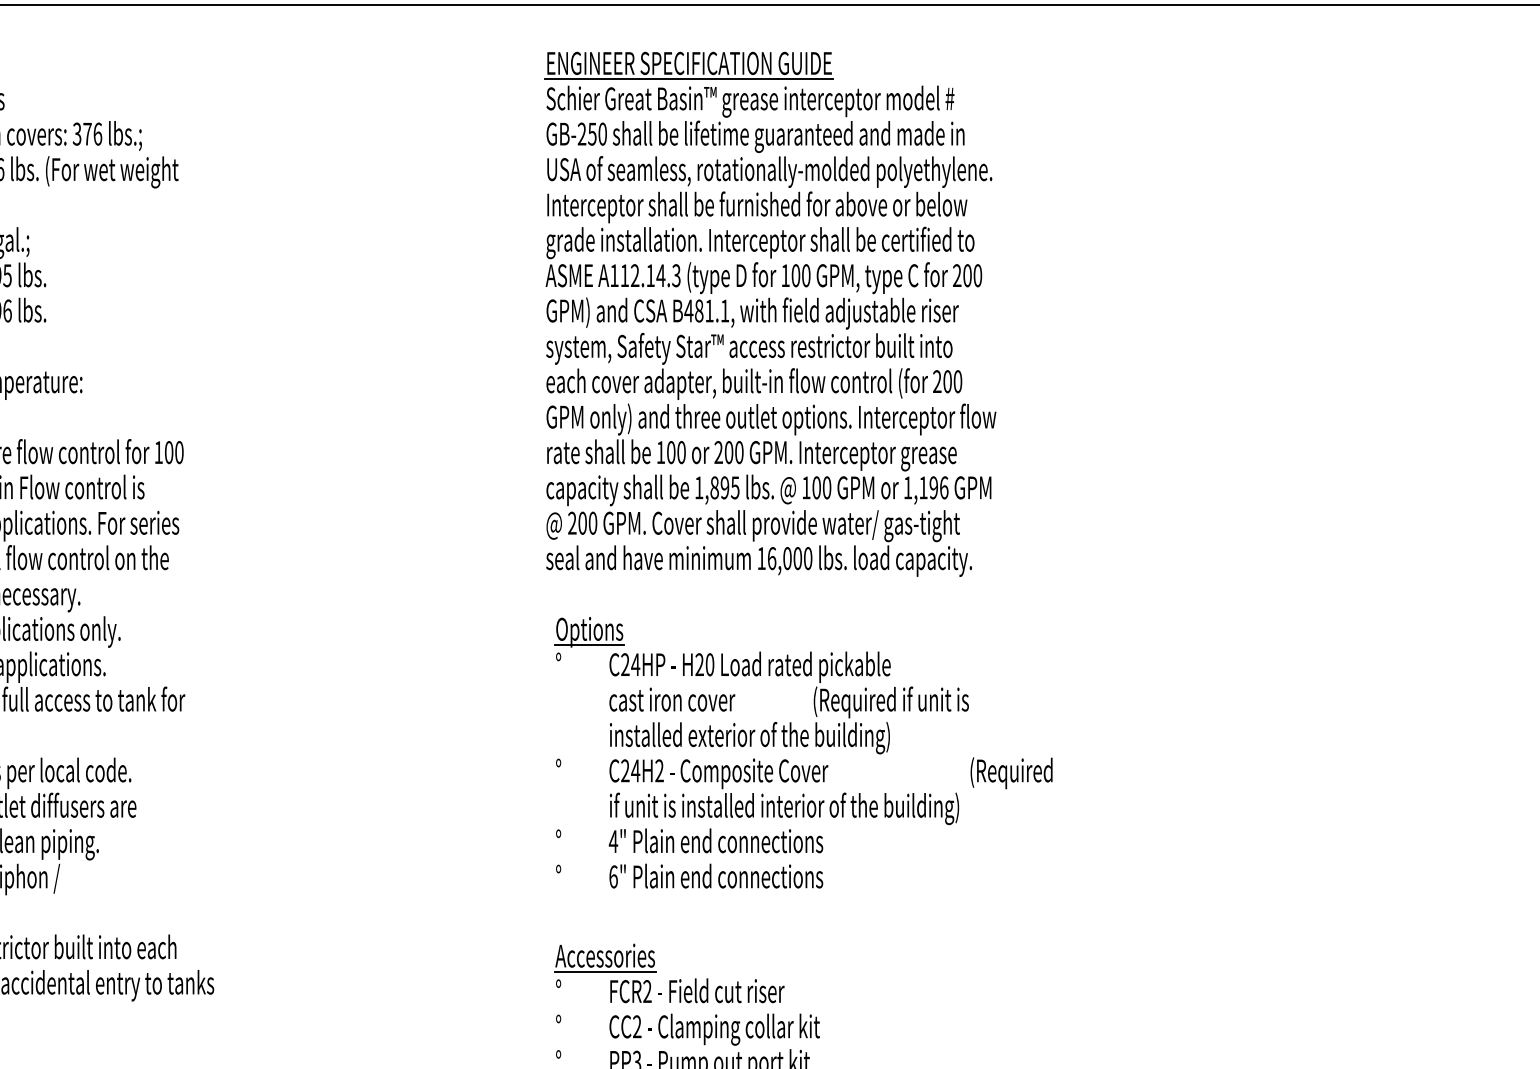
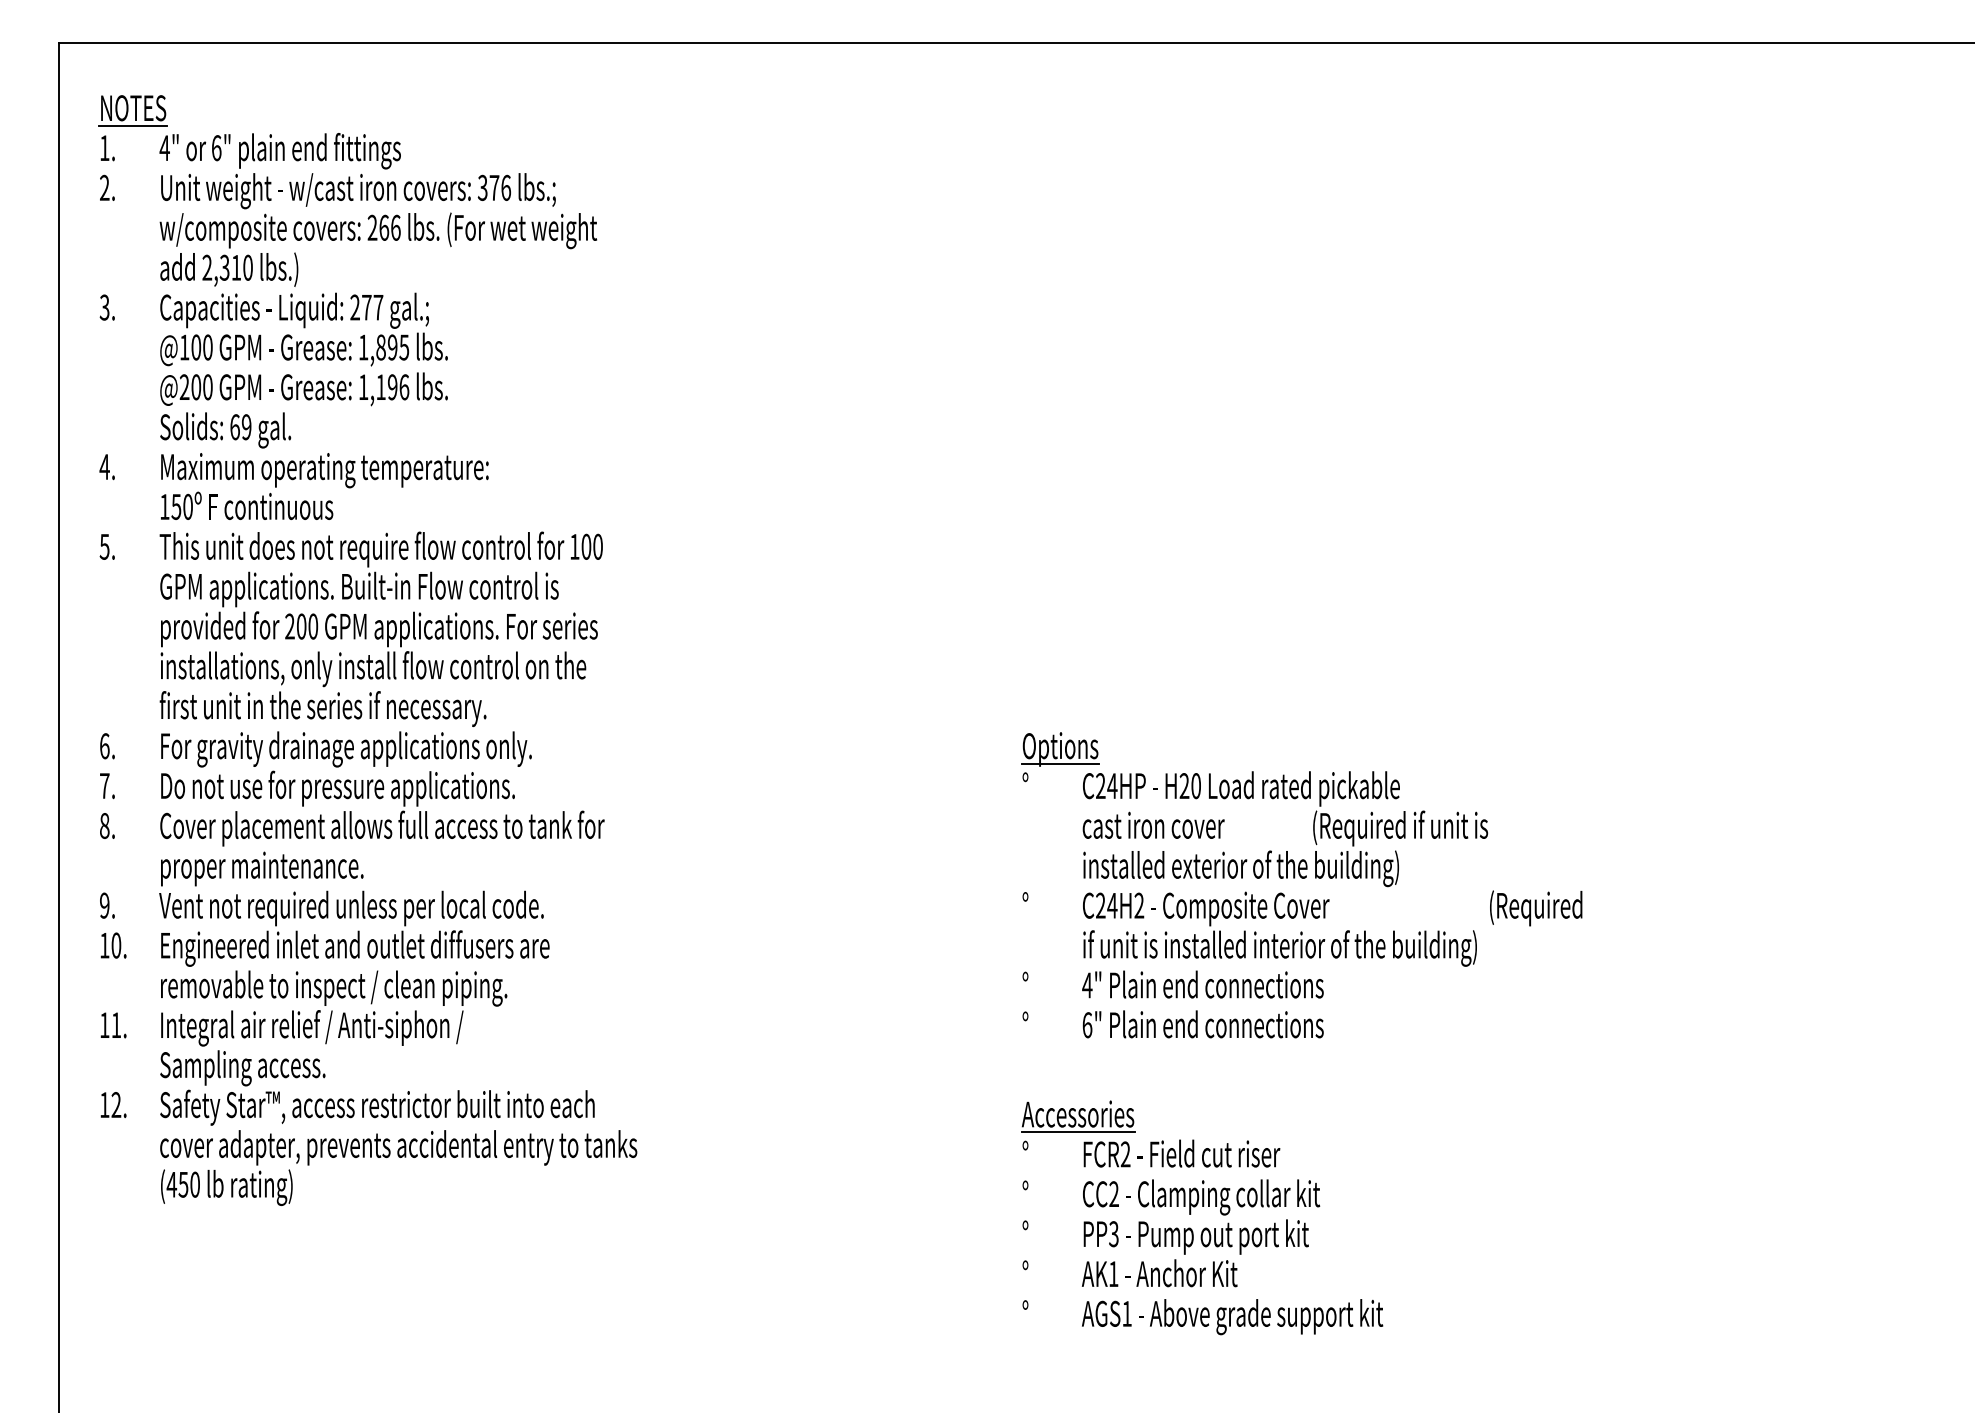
part: (770, 314) -> (1264, 391), removed

